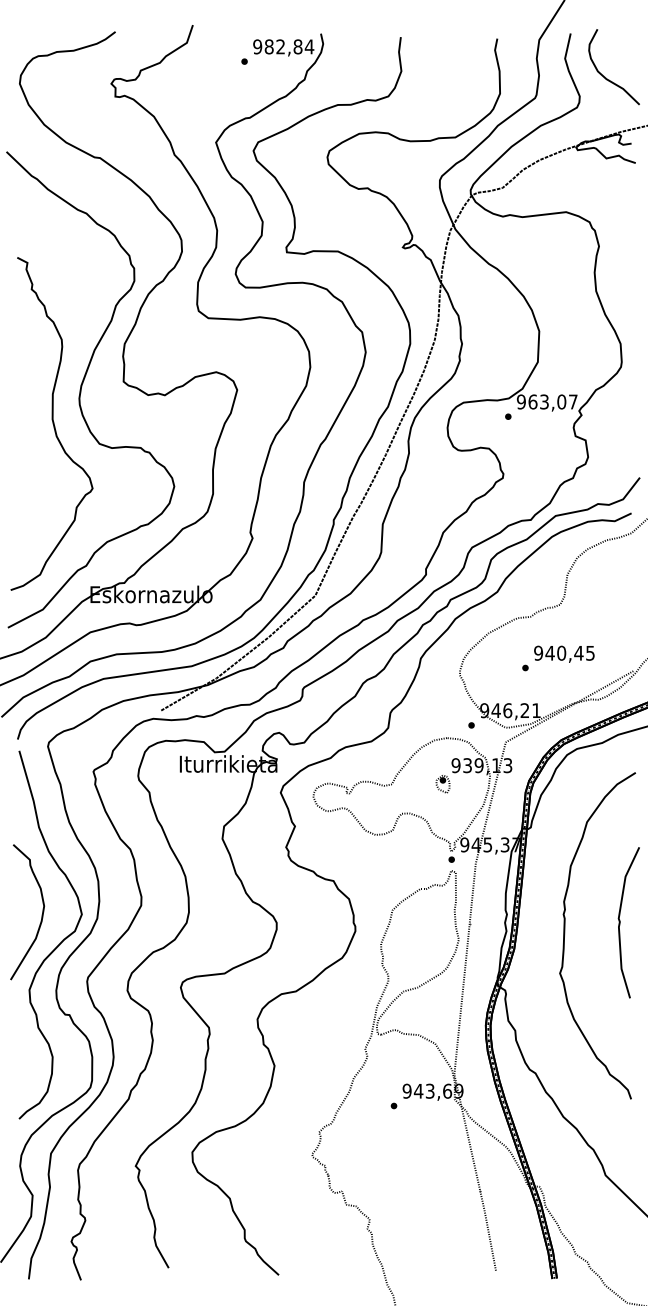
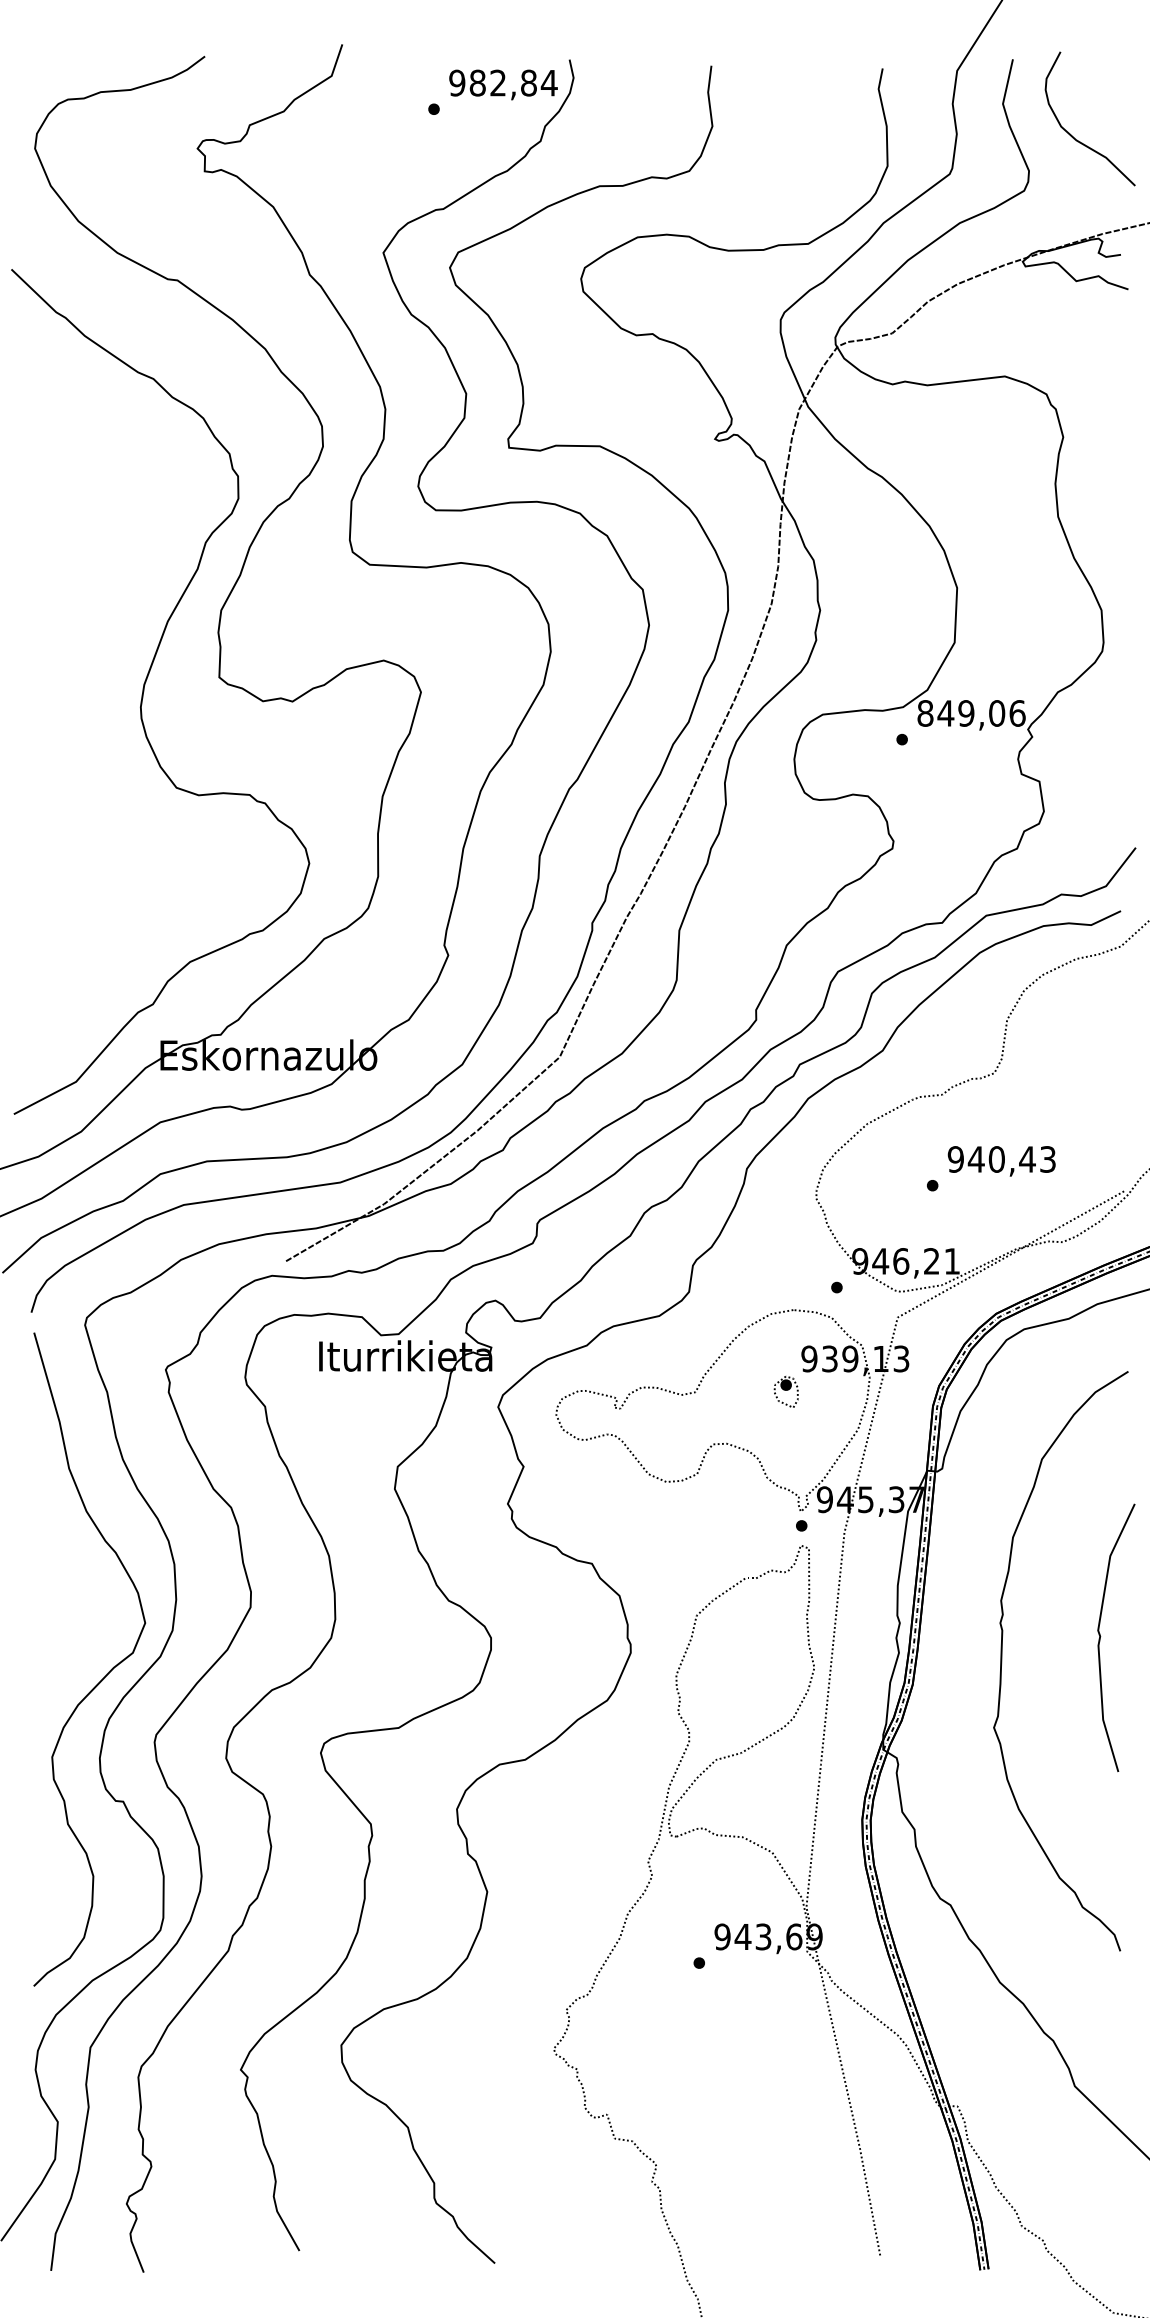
text: (546, 401) -> (969, 712), 963,07 -> 849,06
curve: (52, 423) -> (93, 751), removed
text: (590, 652) -> (1048, 1158), 940,45 -> 940,43
curve: (41, 914) -> (73, 1623), removed

